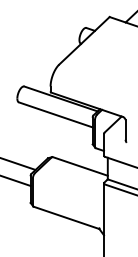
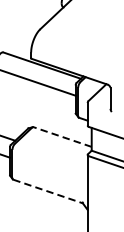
line: (79, 166) -> (61, 137), solid -> dashed
line: (66, 217) -> (47, 191), solid -> dashed

